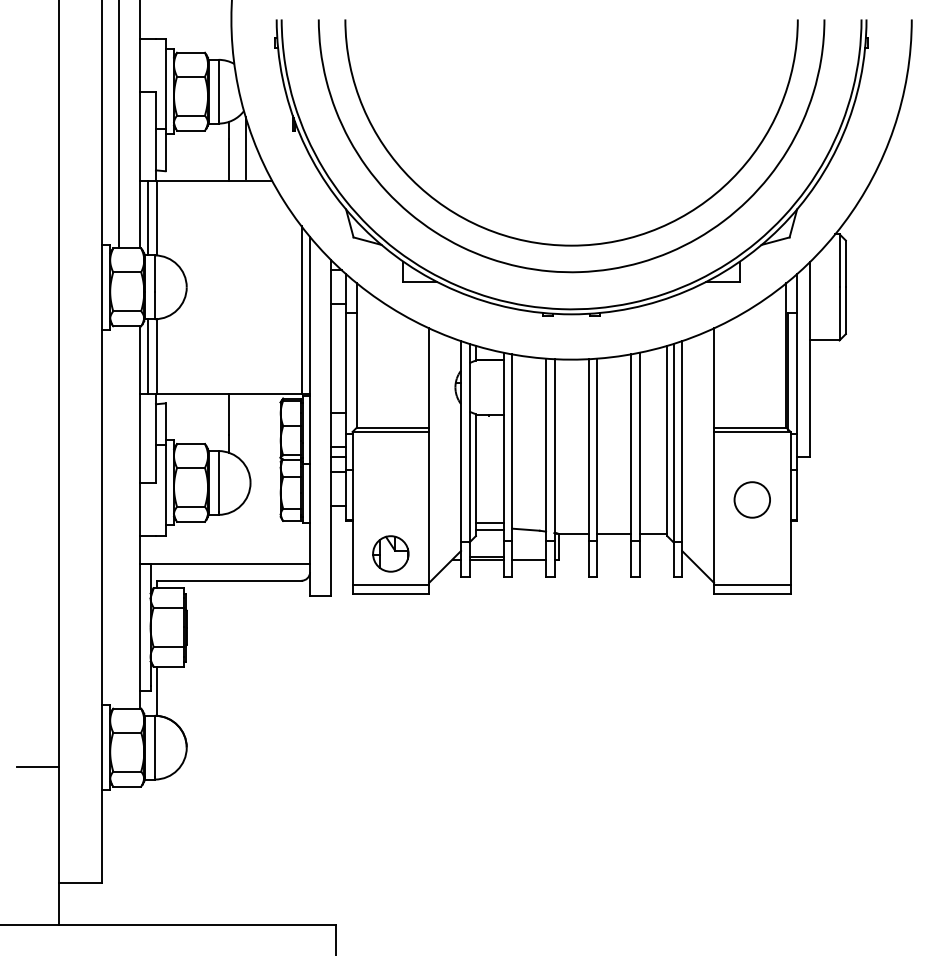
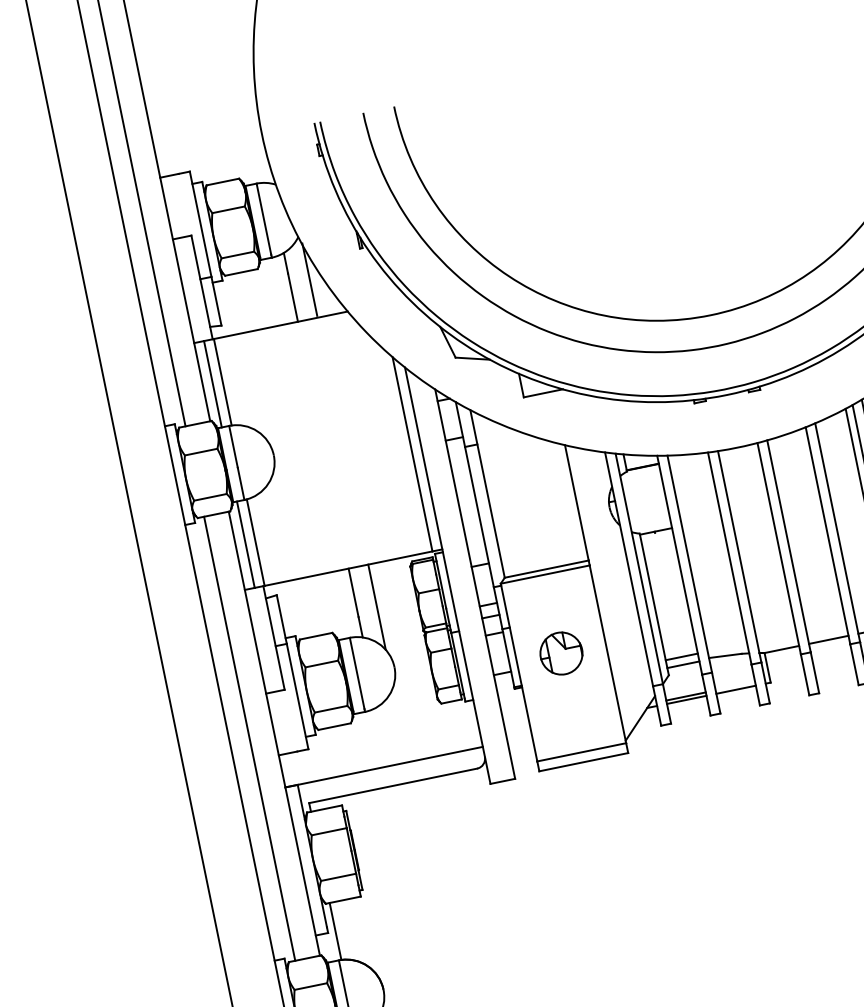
line: (246, 430) -> (377, 607), added
line: (118, 517) -> (249, 738), added
part: (390, 553) -> (560, 653), moved

